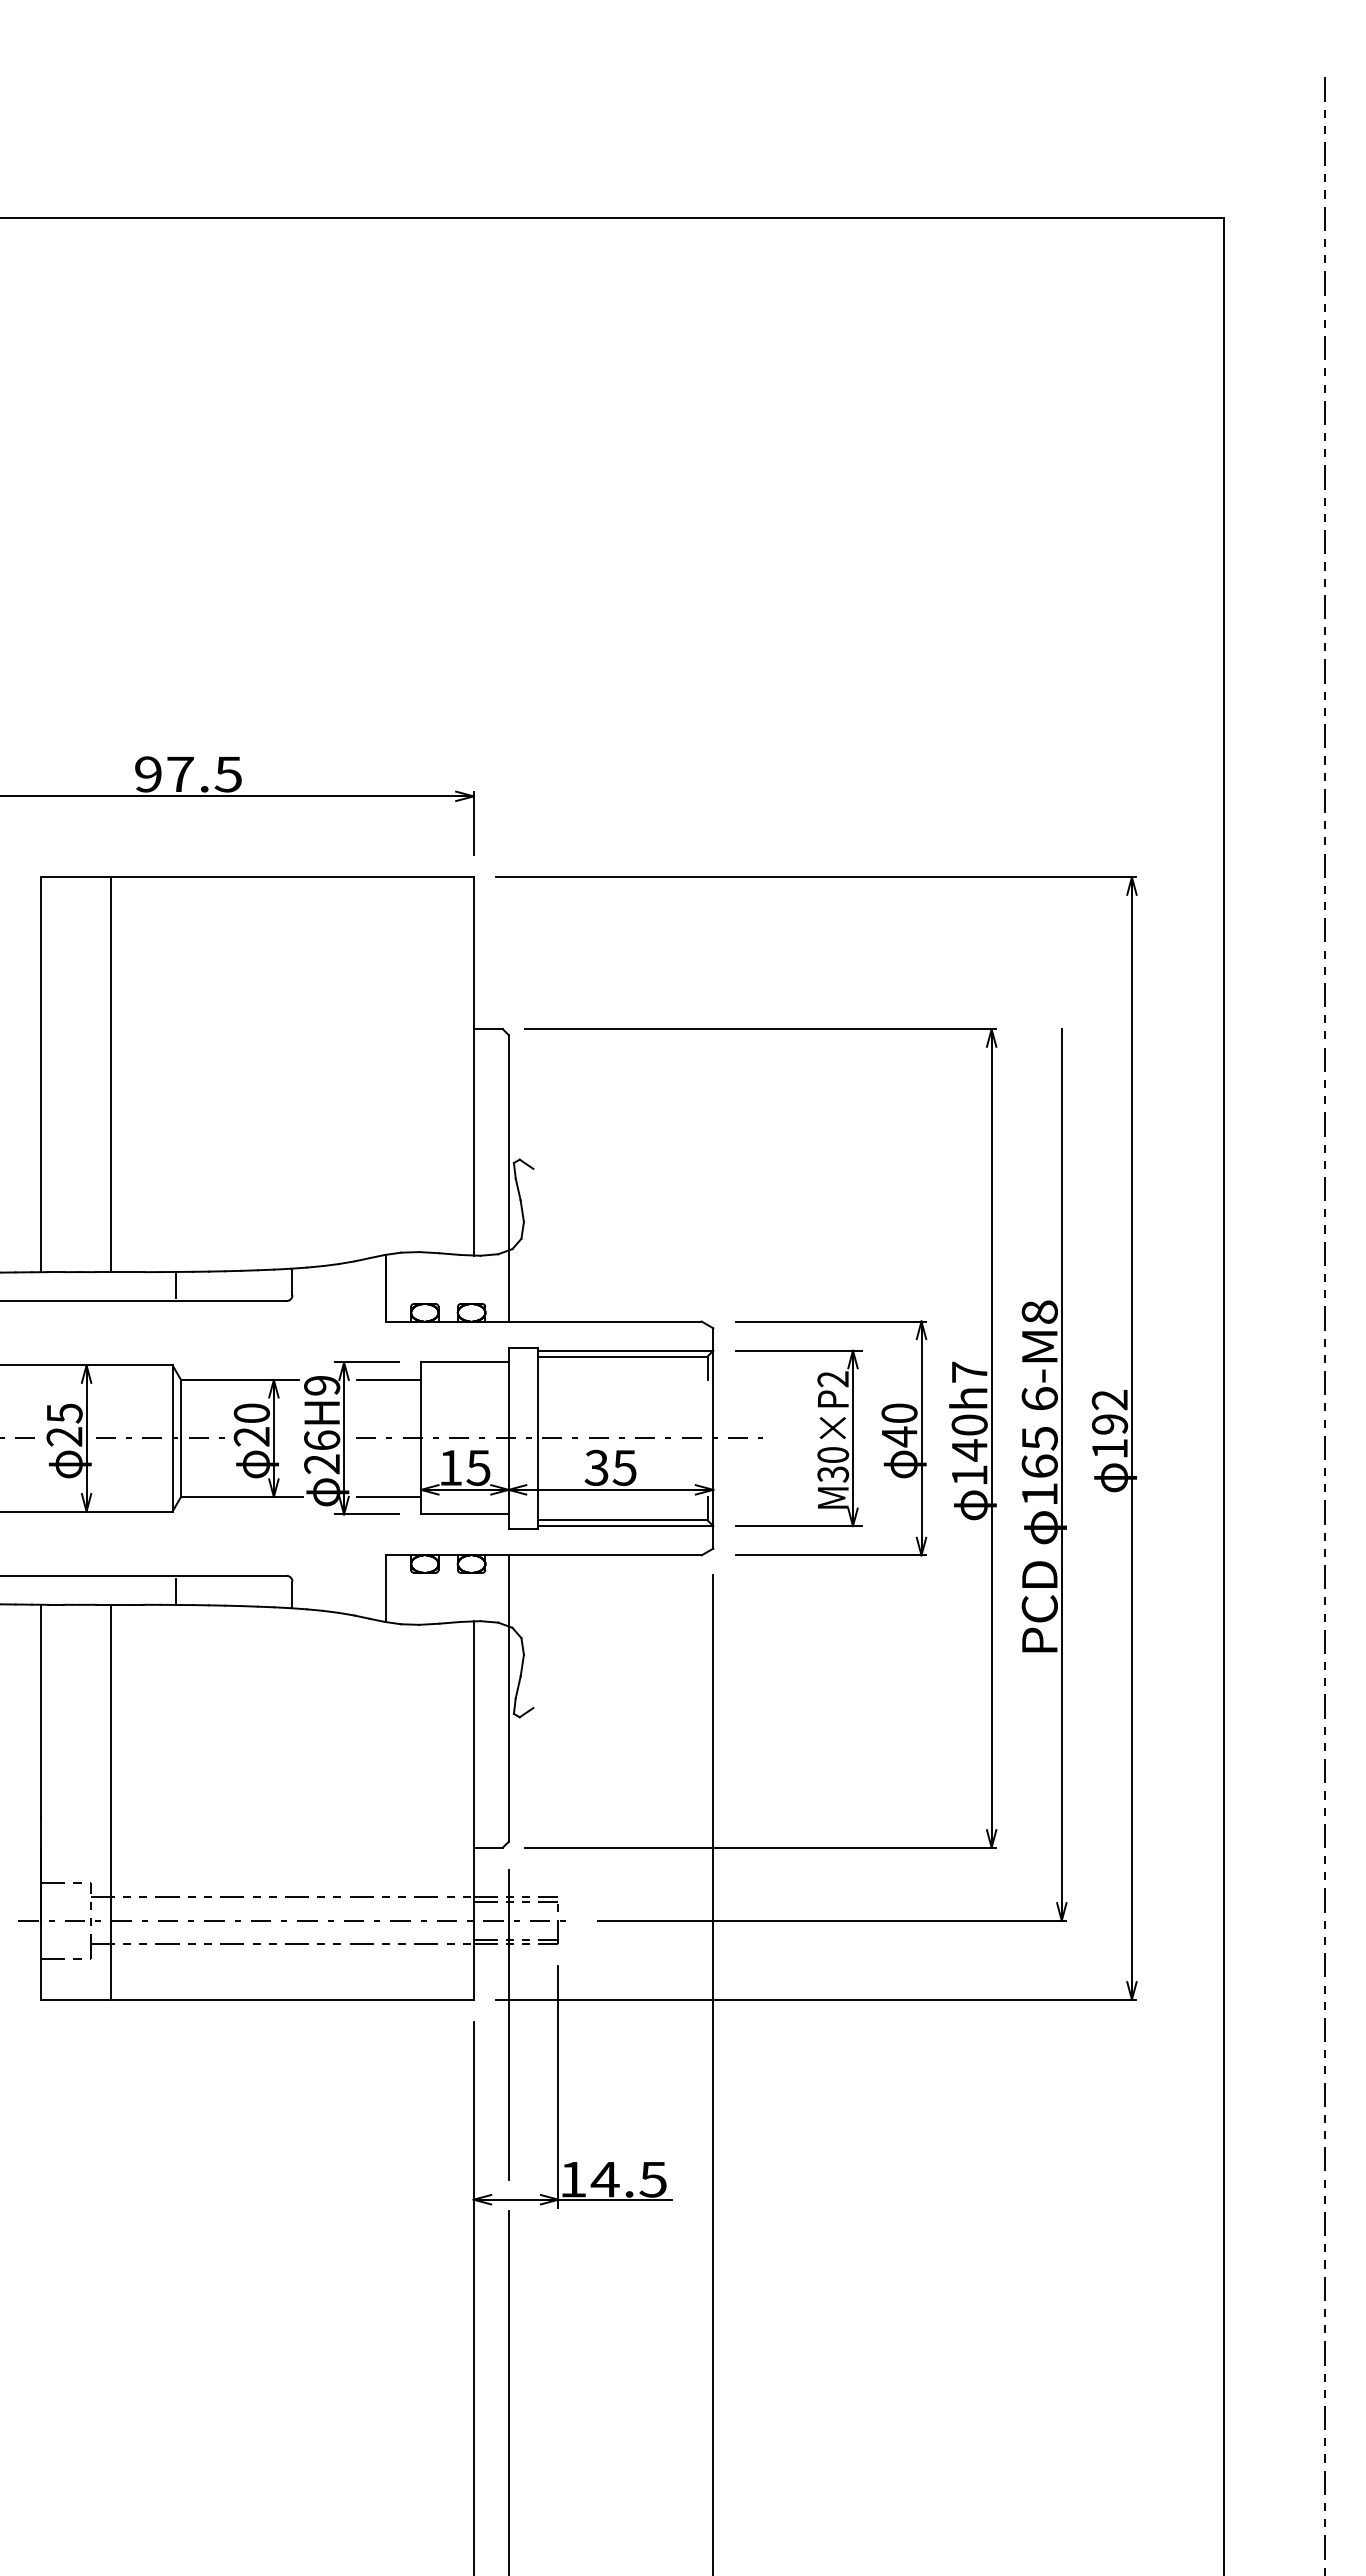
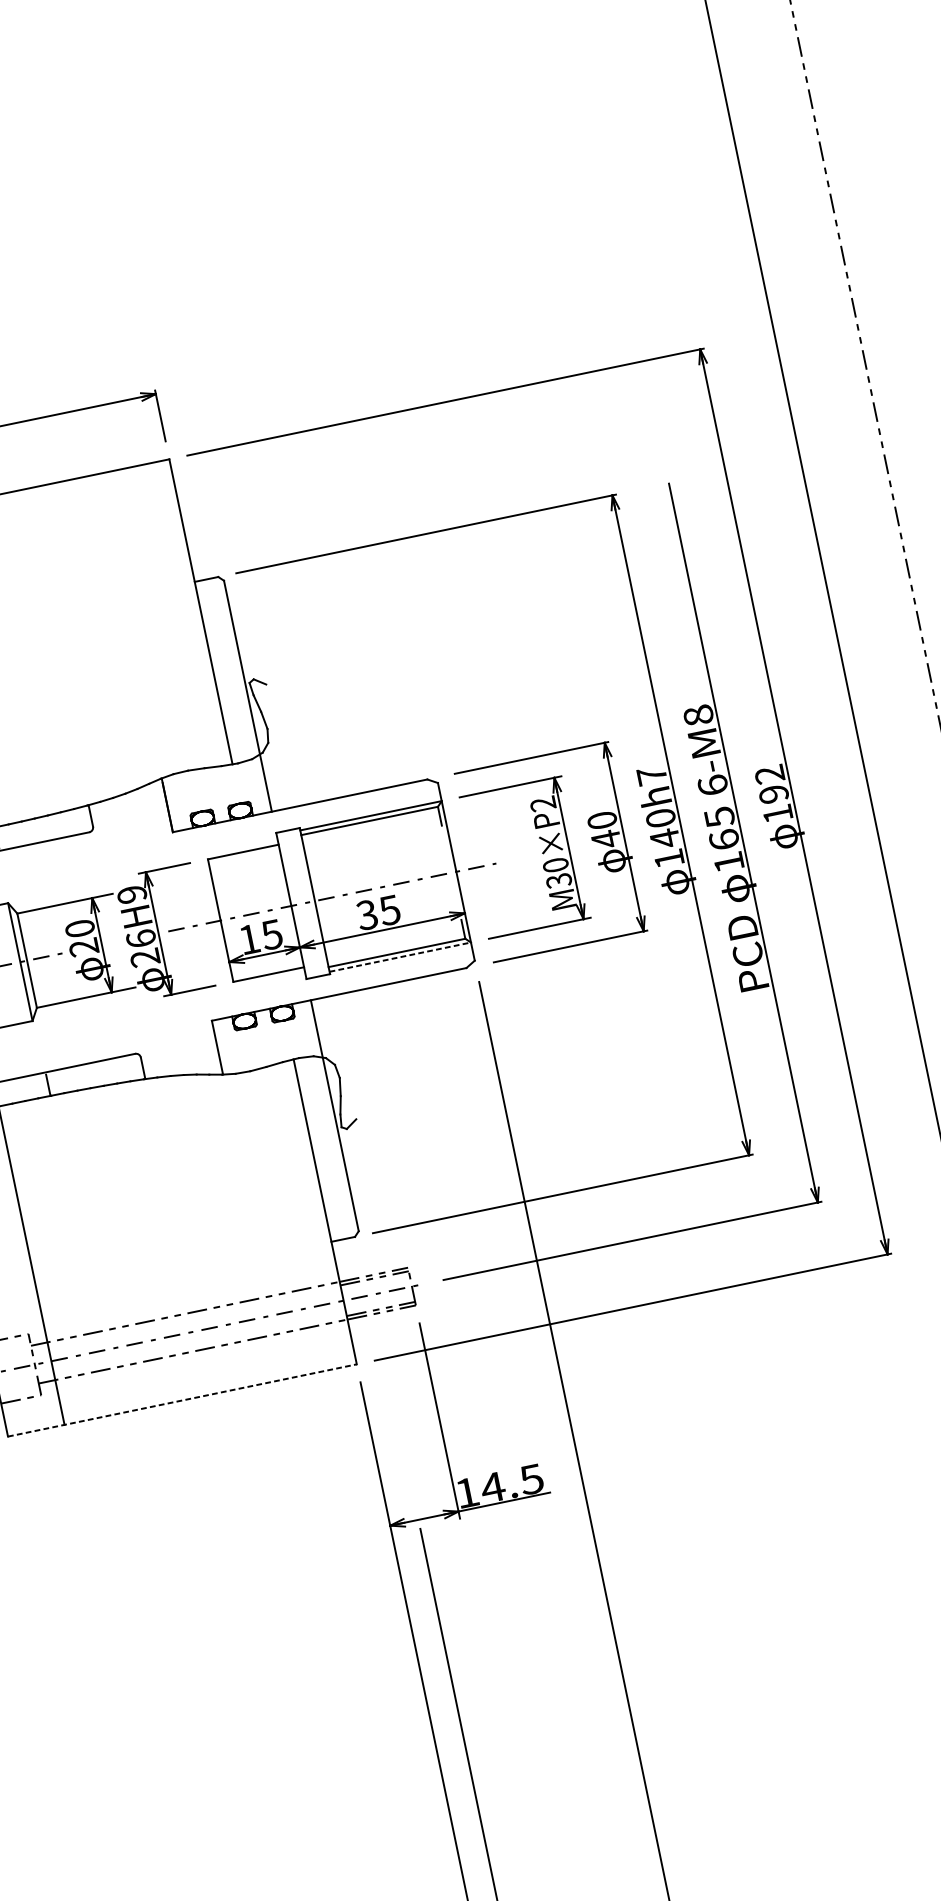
line: (389, 1379) -> (185, 878), removed
line: (389, 1496) -> (204, 972), removed
line: (625, 1526) -> (400, 957), solid -> dashed
line: (257, 1999) -> (182, 1400), solid -> dashed
line: (508, 2024) -> (389, 1378), removed

